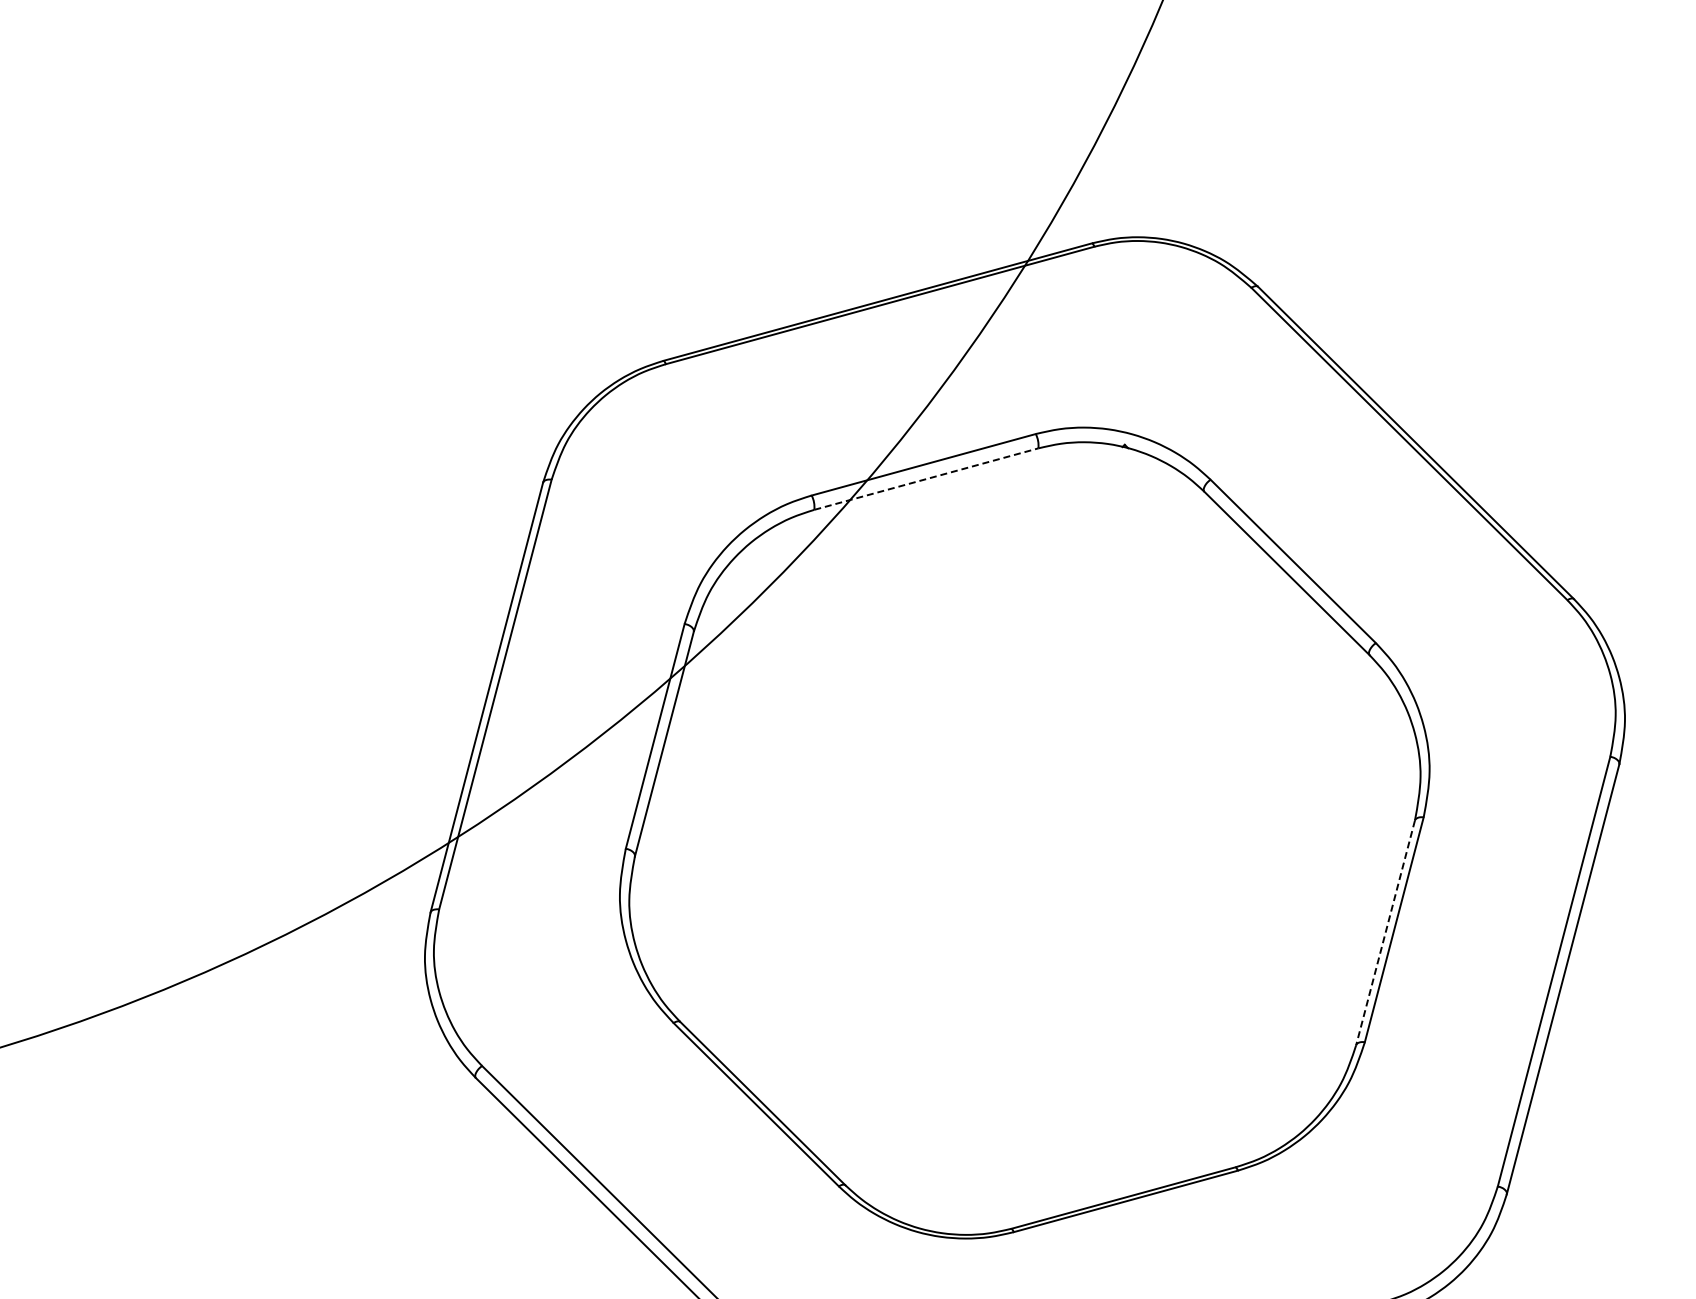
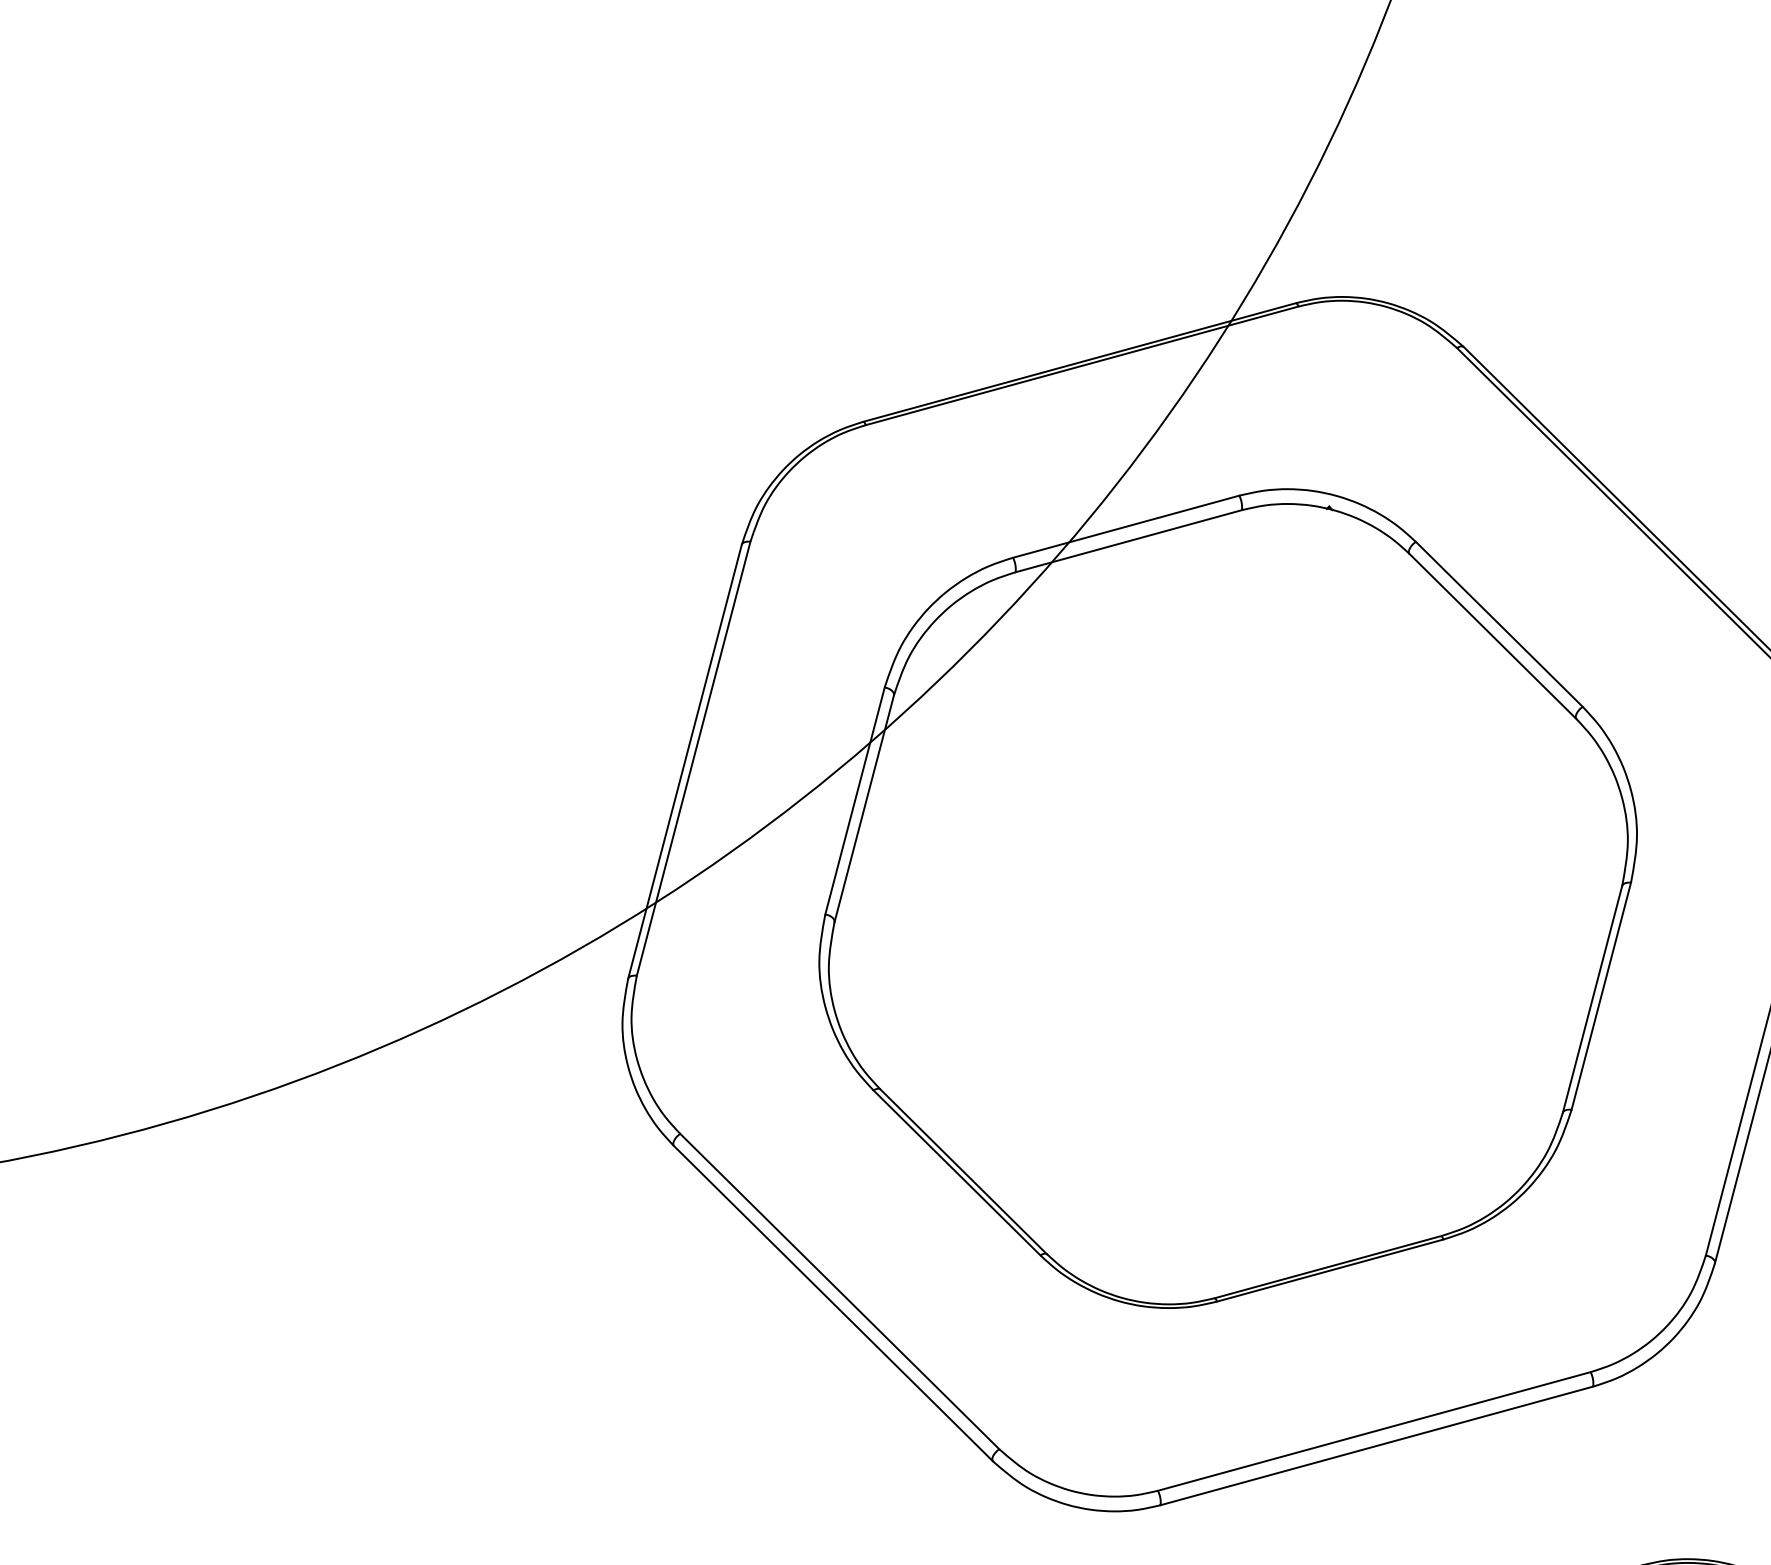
line: (927, 479) -> (1129, 541), dashed -> solid
line: (1385, 932) -> (1592, 999), dashed -> solid

